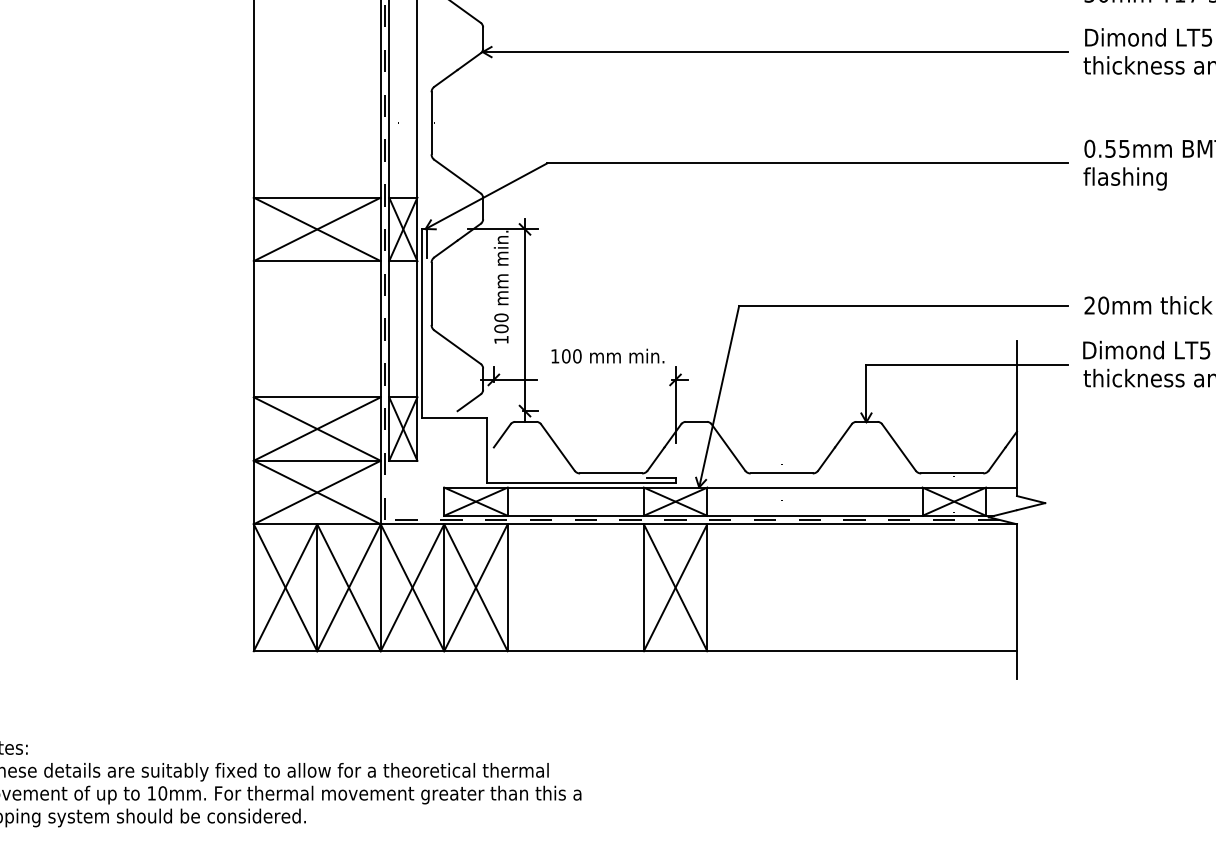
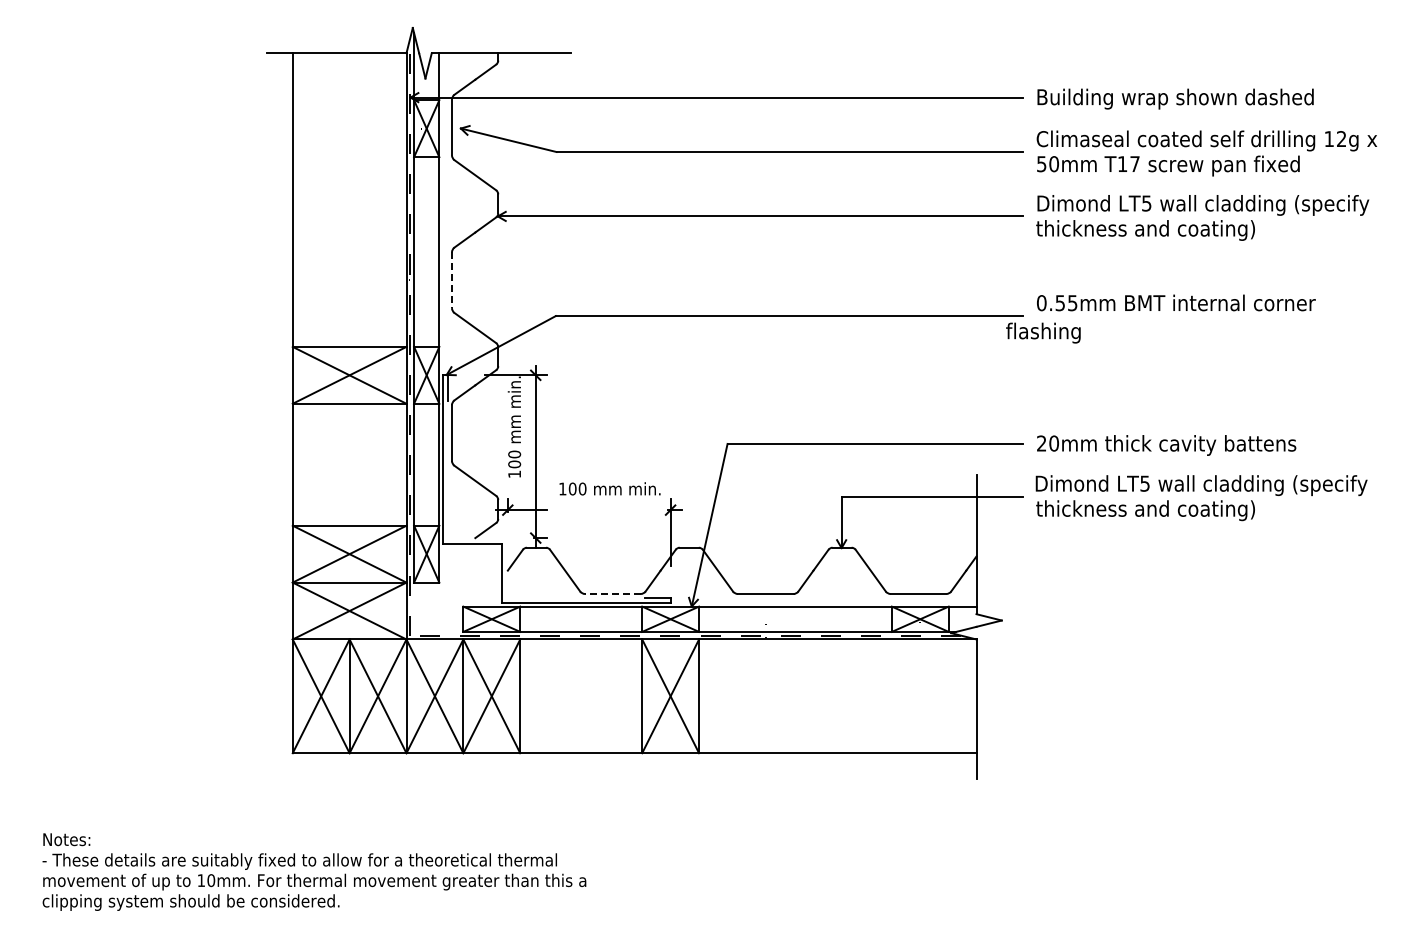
line: (432, 123) -> (452, 280), solid -> dashed
text: (1125, 178) -> (1043, 332), moved
line: (610, 472) -> (612, 593), solid -> dashed

